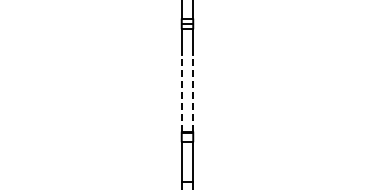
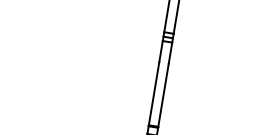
line: (181, 92) -> (153, 93), dashed -> solid
line: (193, 92) -> (163, 94), dashed -> solid

